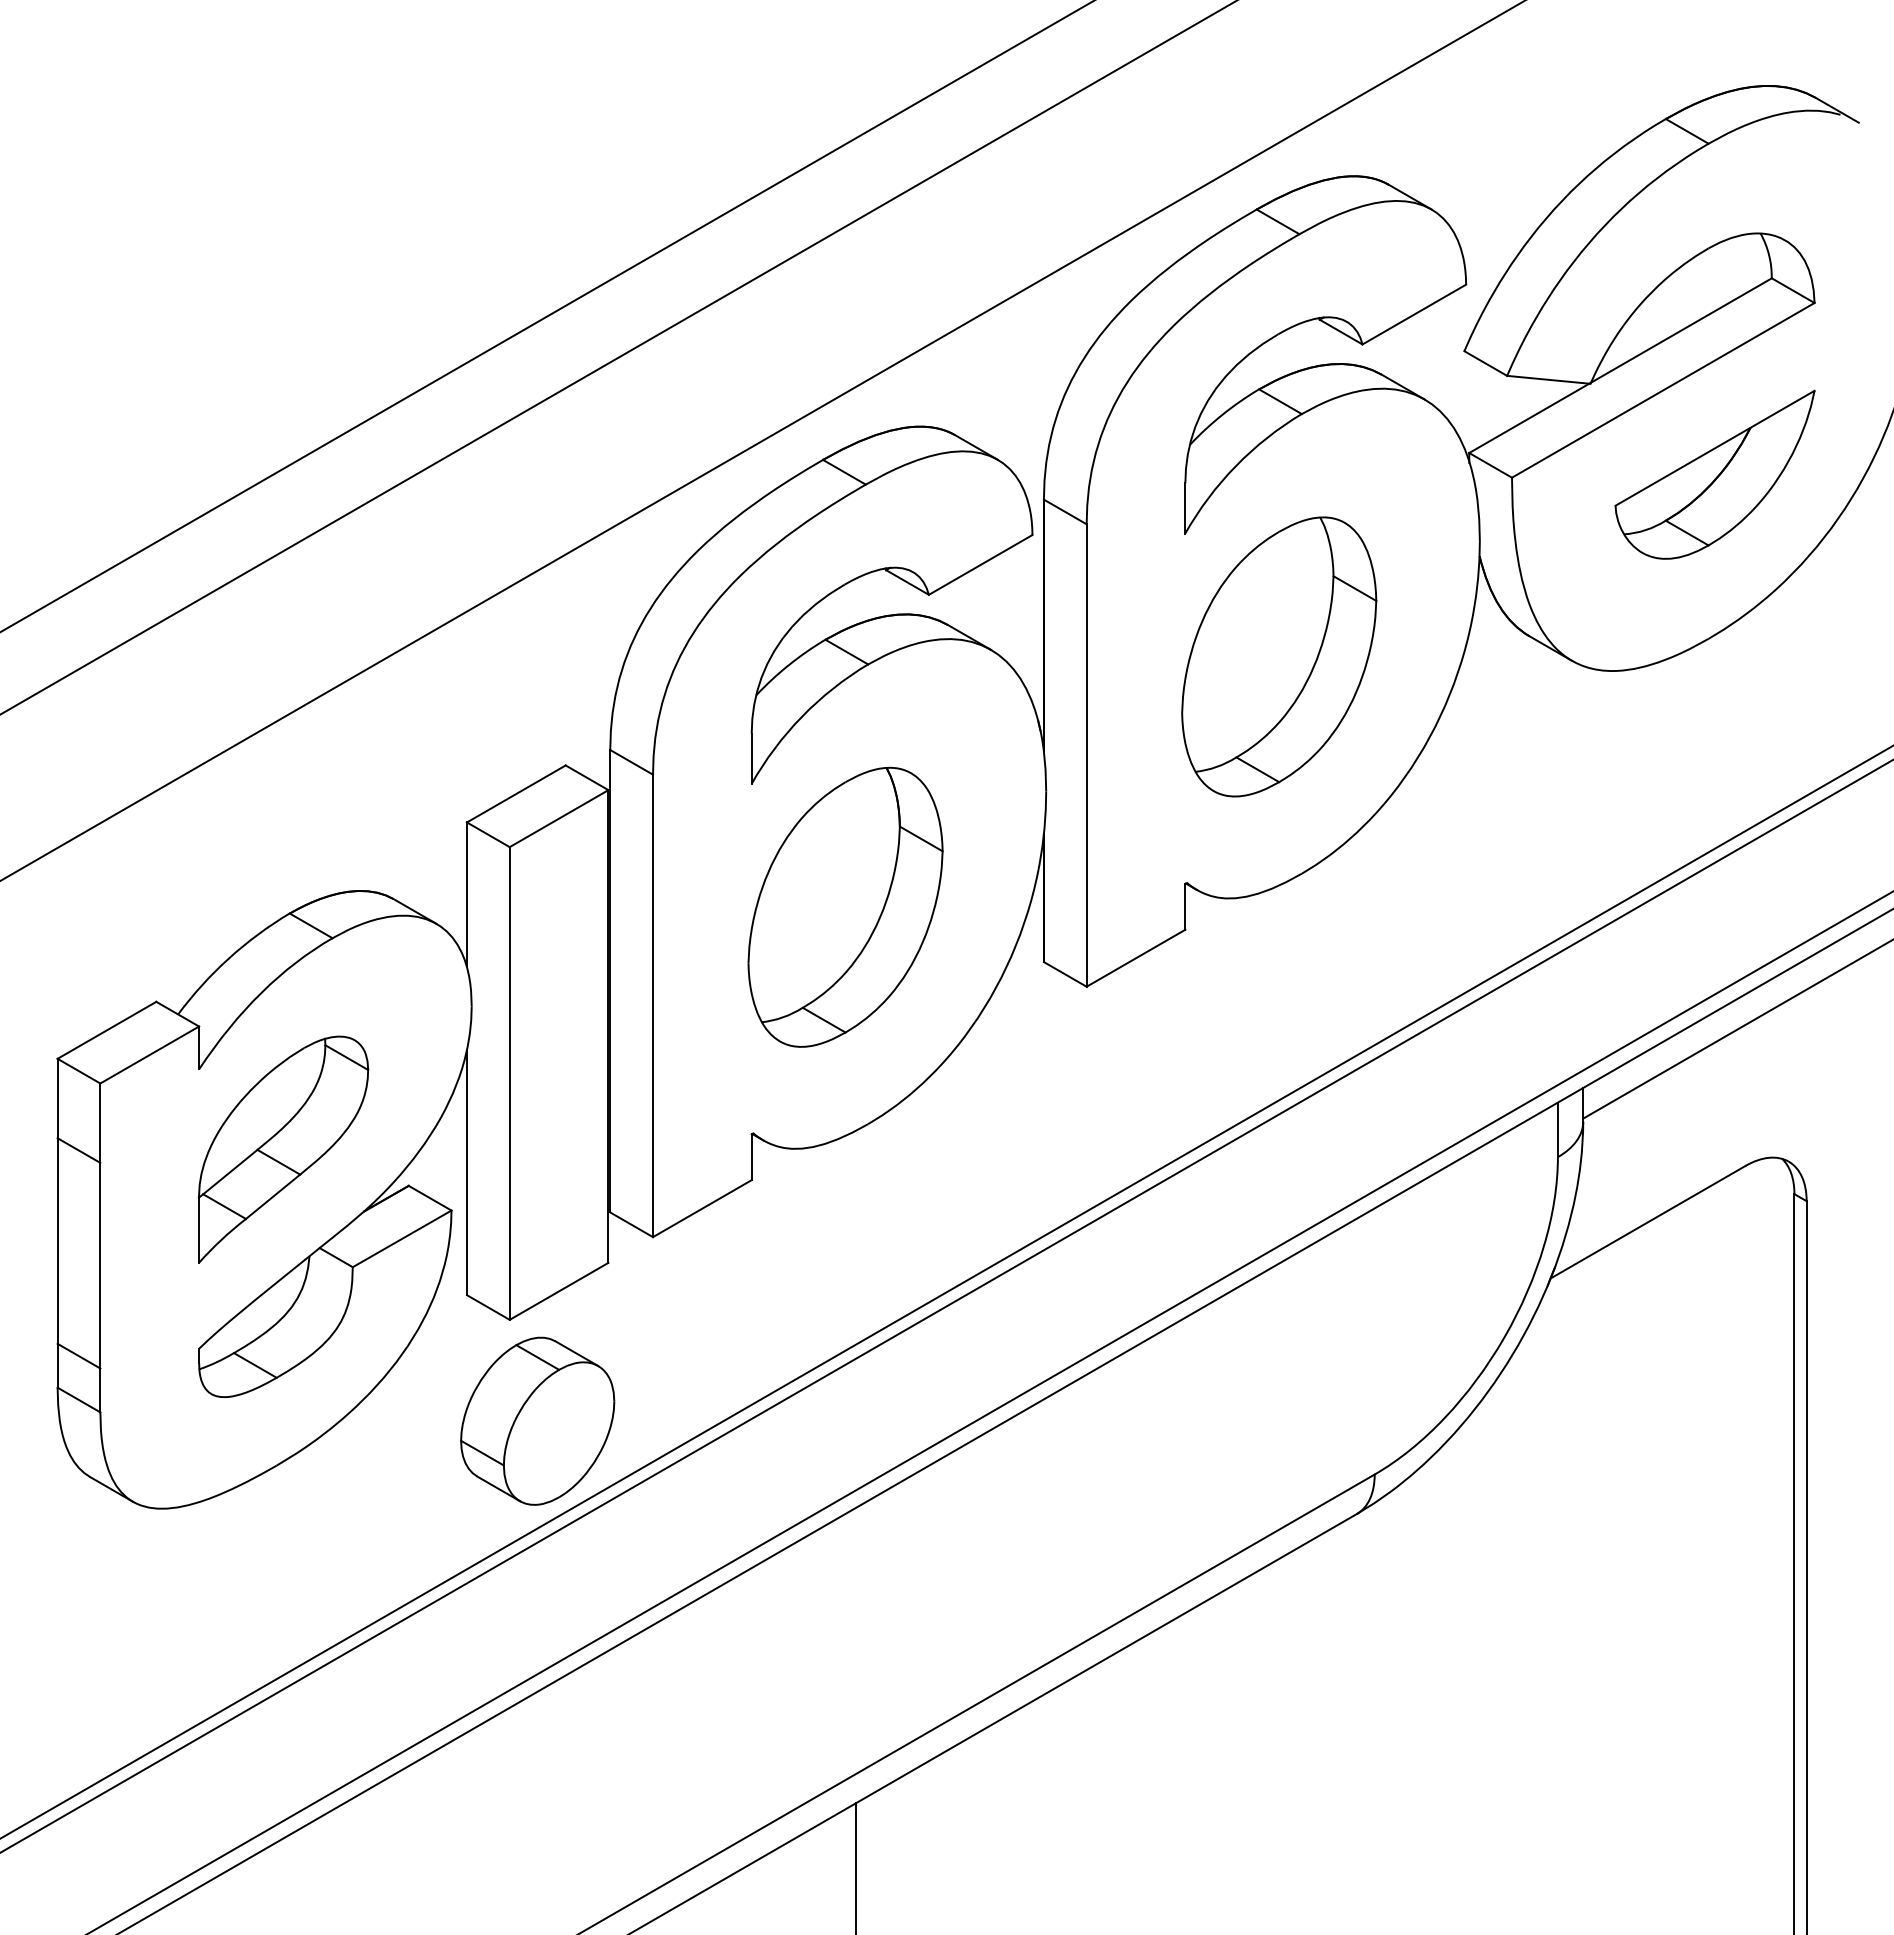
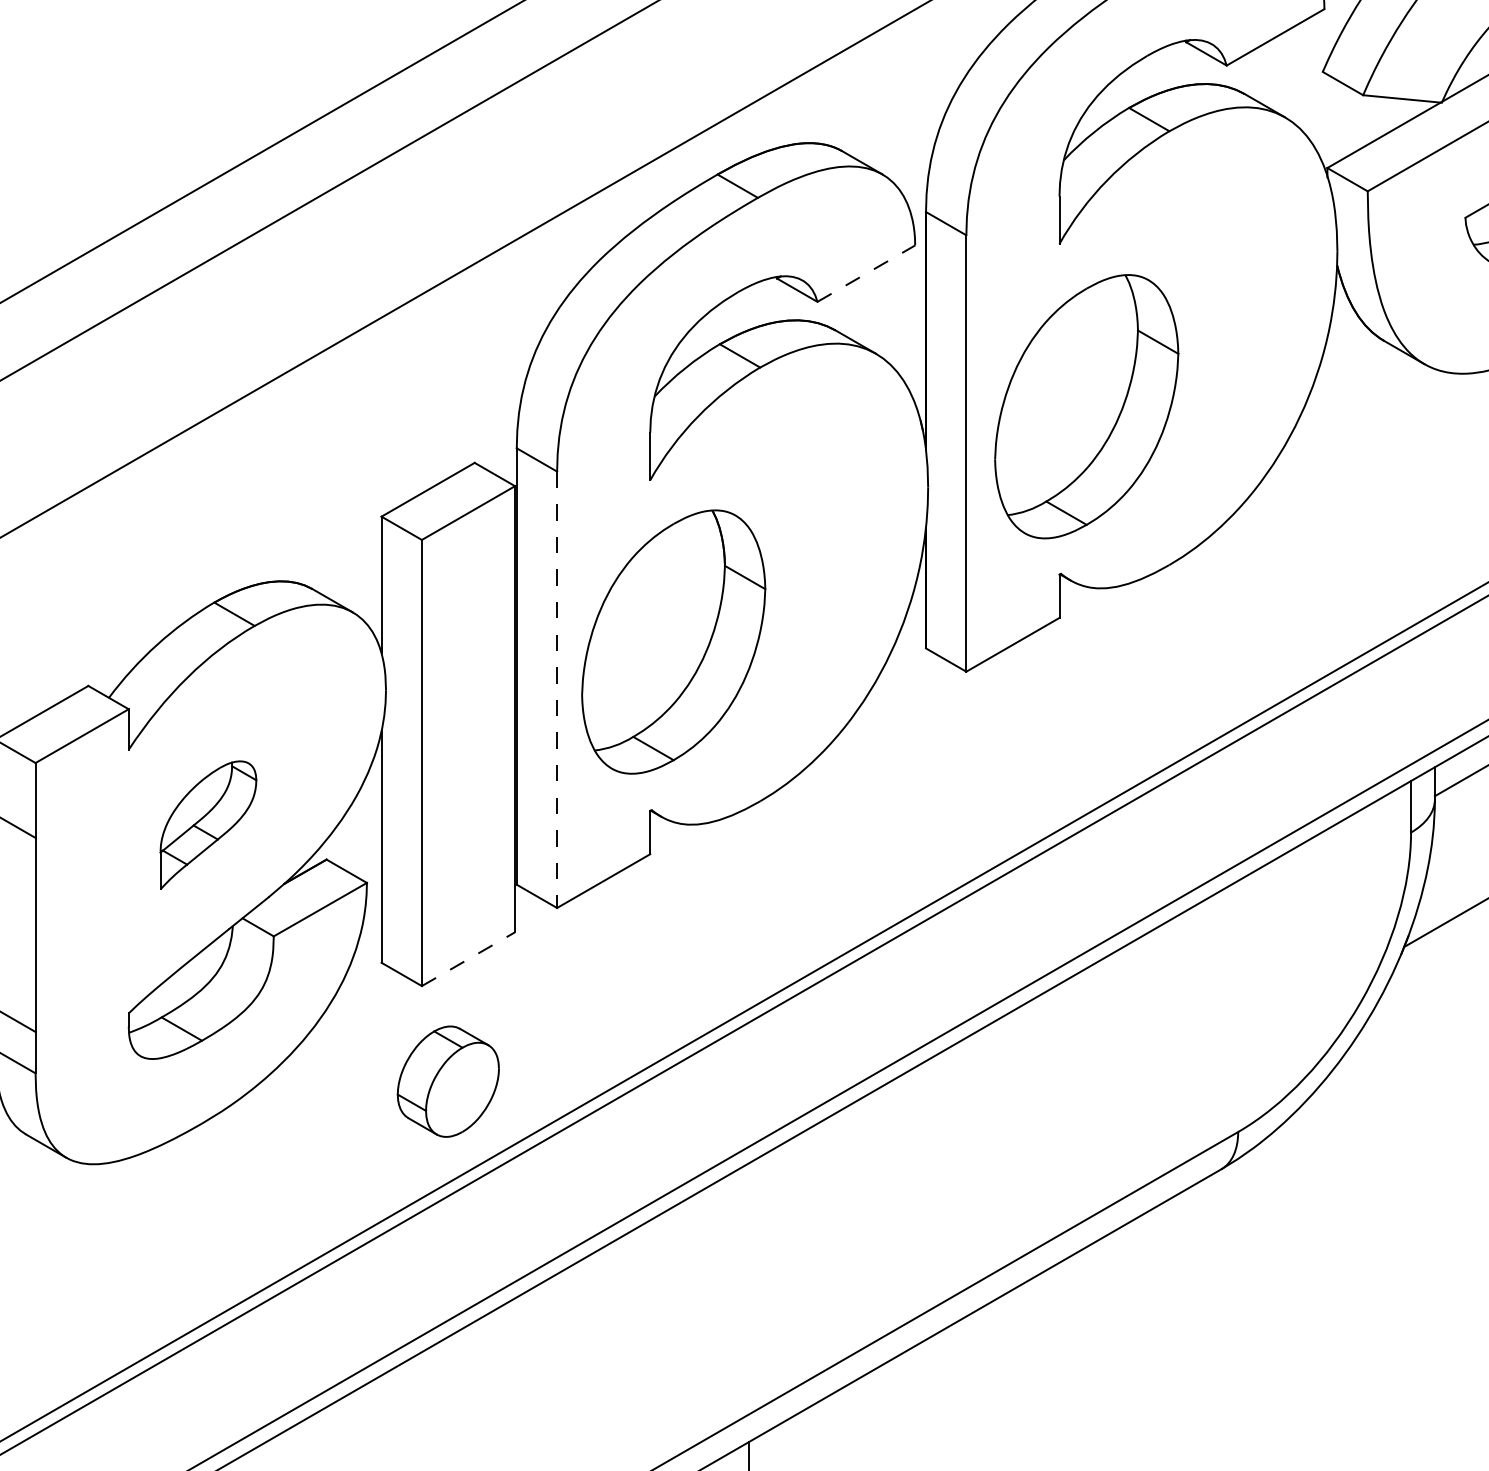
line: (980, 564) -> (866, 273), solid -> dashed
part: (1279, 656) -> (1086, 406), moved
part: (845, 906) -> (673, 641), moved
line: (653, 1006) -> (557, 690), solid -> dashed
part: (283, 1149) -> (208, 825), size x0.6
line: (559, 1291) -> (468, 959), solid -> dashed
part: (537, 1420) -> (448, 1081), size x0.7

